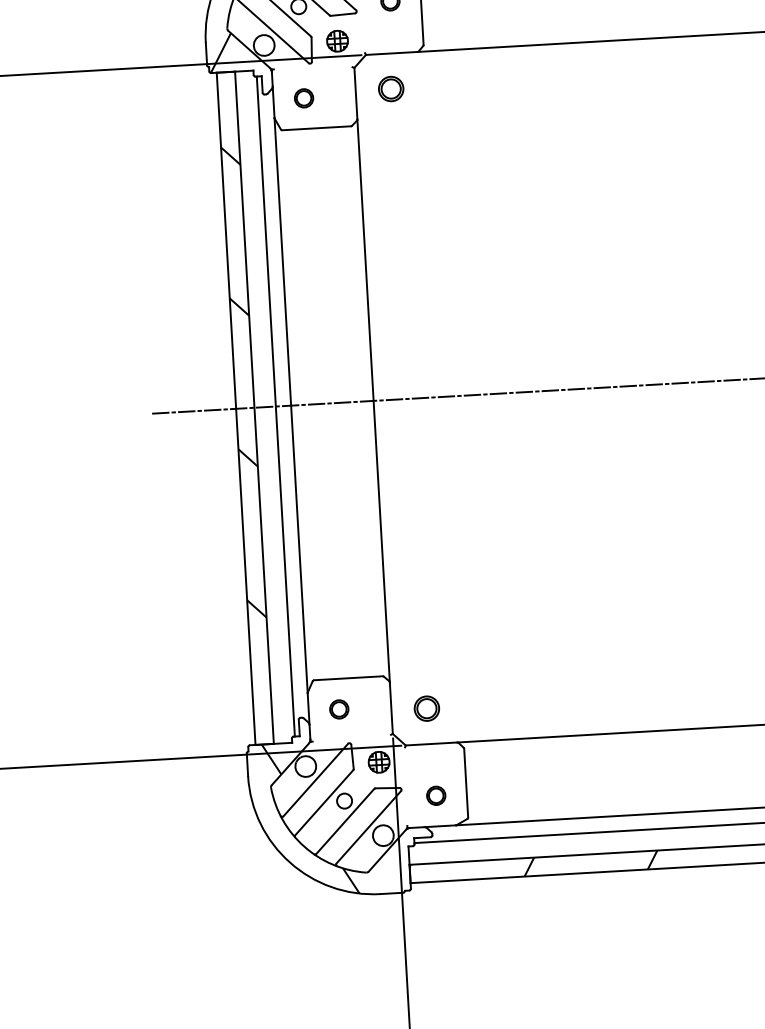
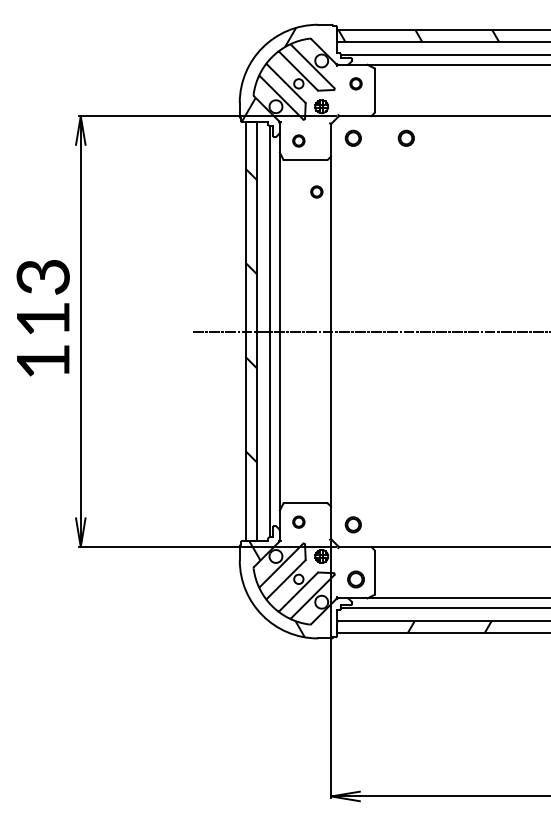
part: (474, 82) -> (405, 137), added
circle: (337, 177) -> (316, 191), added
part: (435, 794) -> (355, 578), size x1.4

